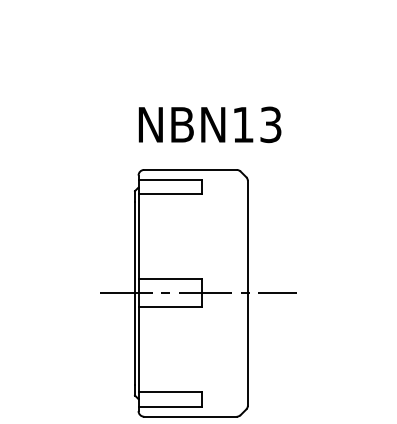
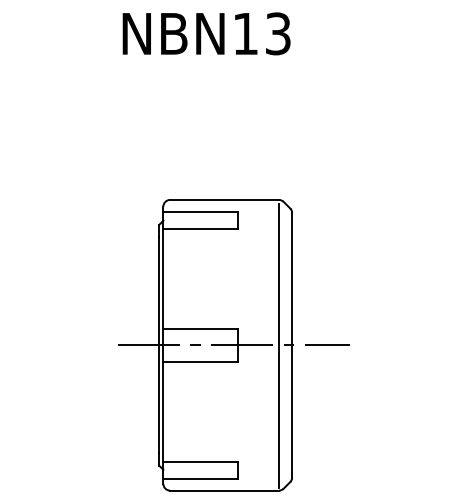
text: (209, 124) -> (206, 33), moved
line: (236, 293) -> (278, 345), added

